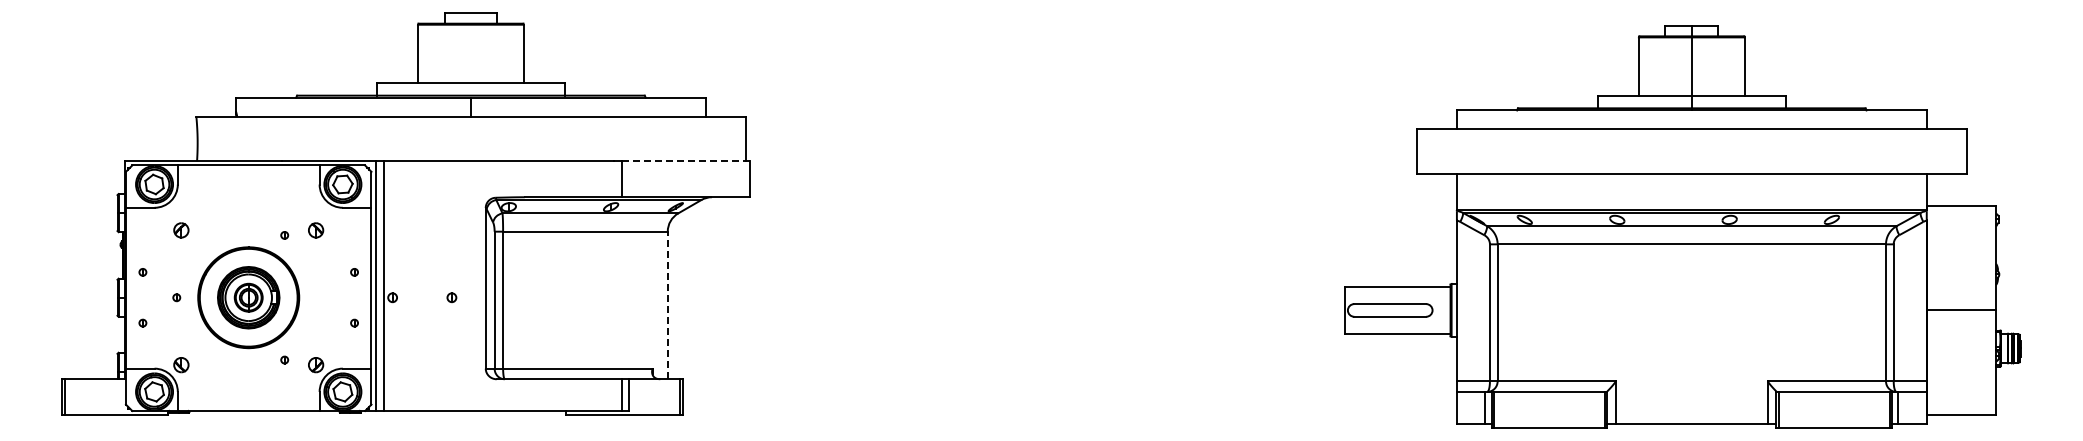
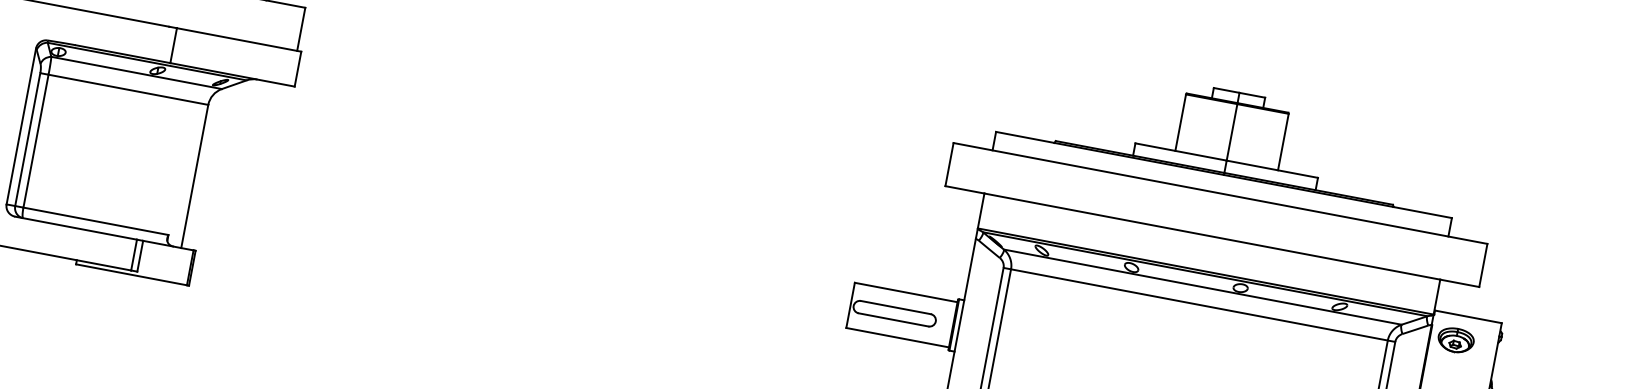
line: (686, 161) -> (239, 40), dashed -> solid
part: (1953, 231) -> (1455, 340), added
line: (667, 305) -> (194, 176), dashed -> solid

